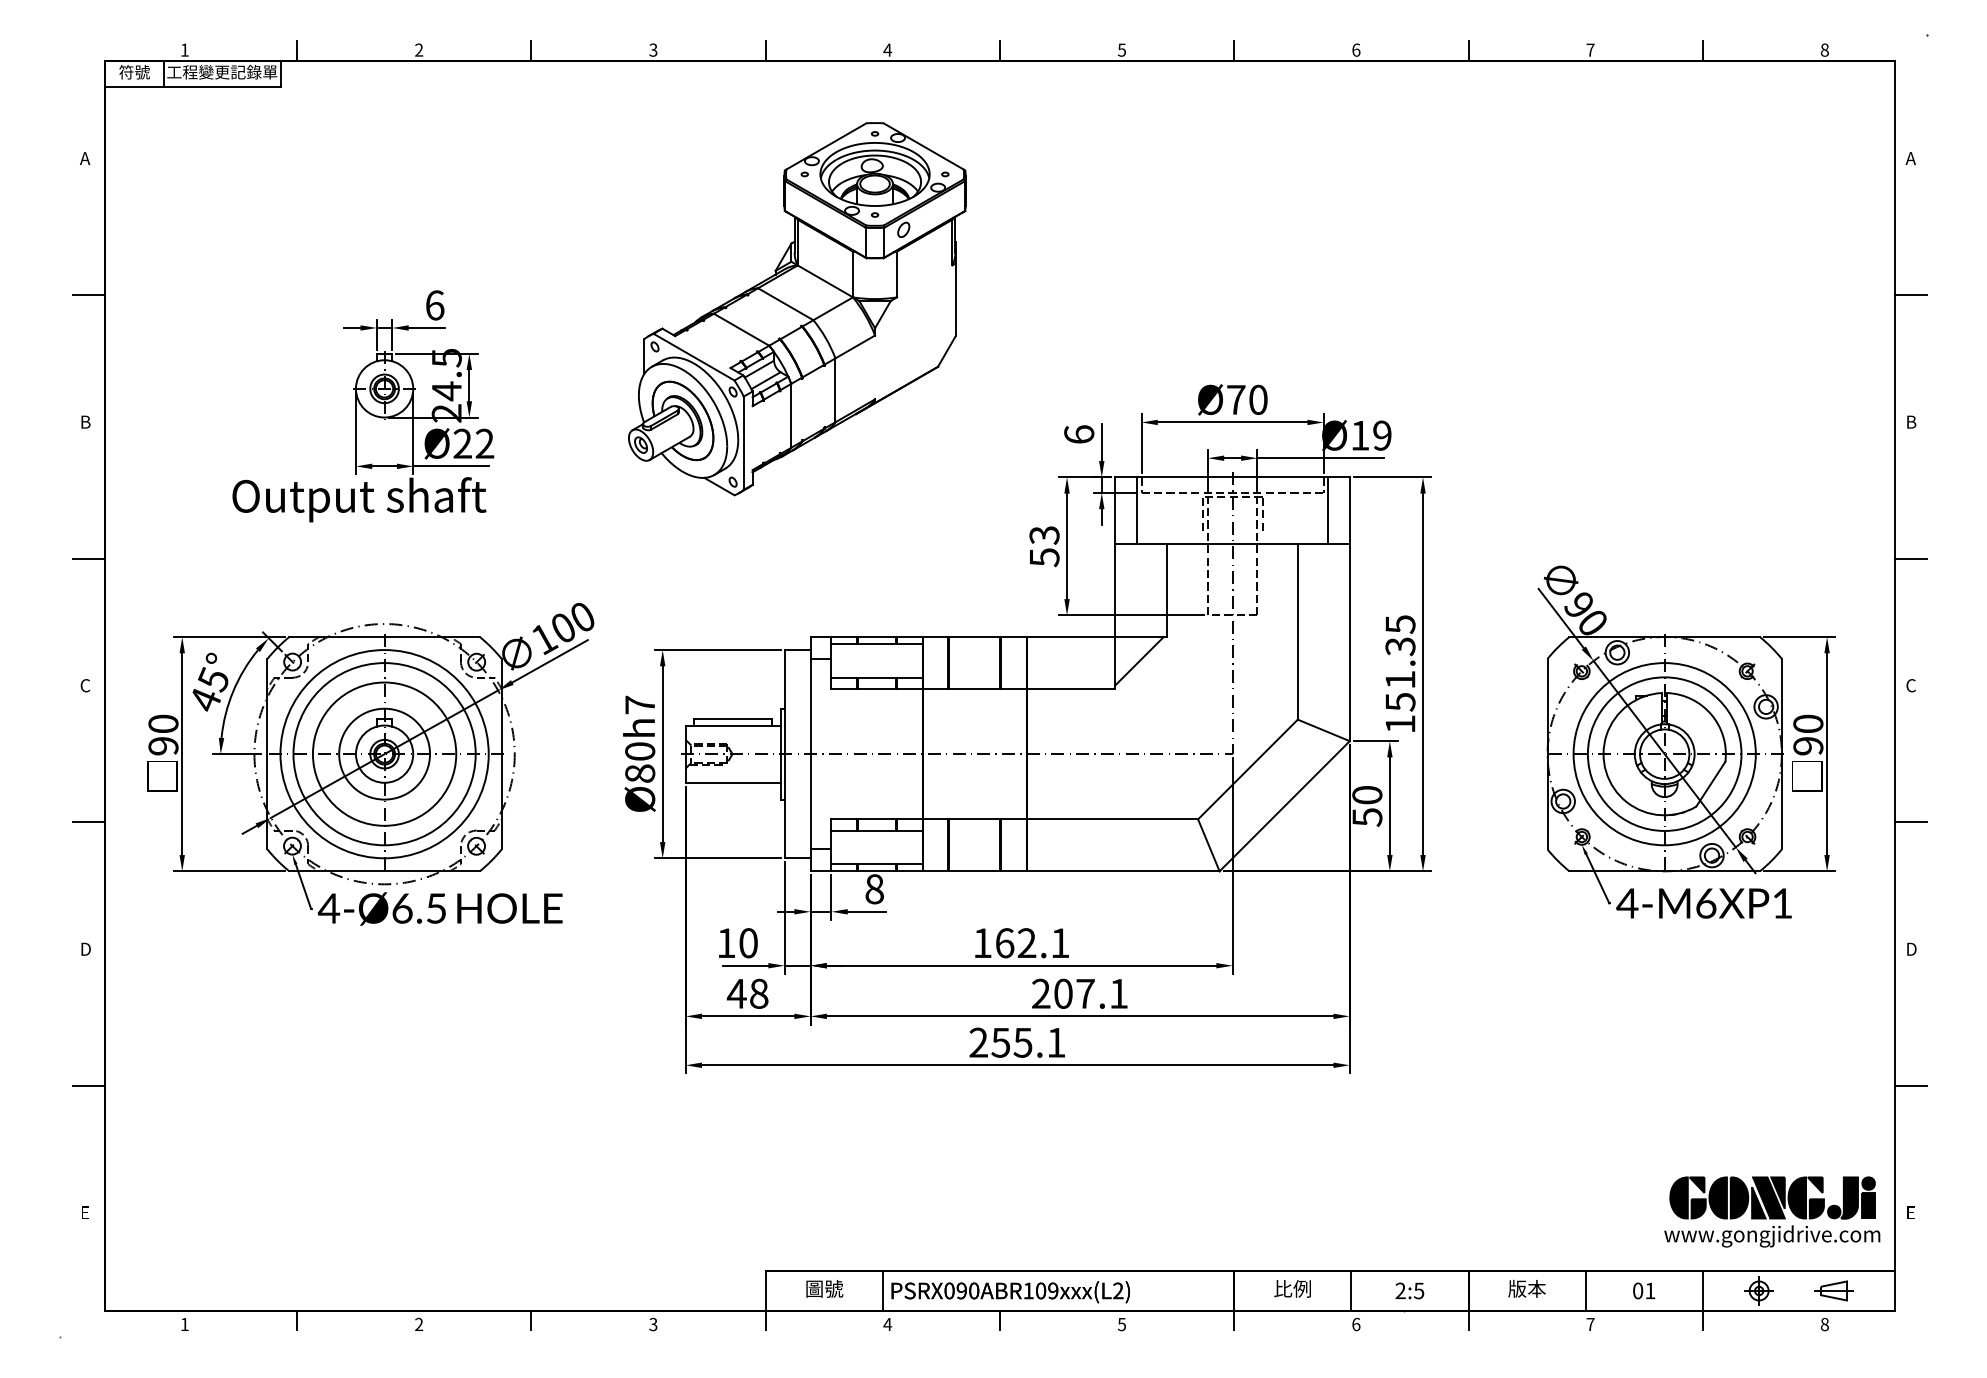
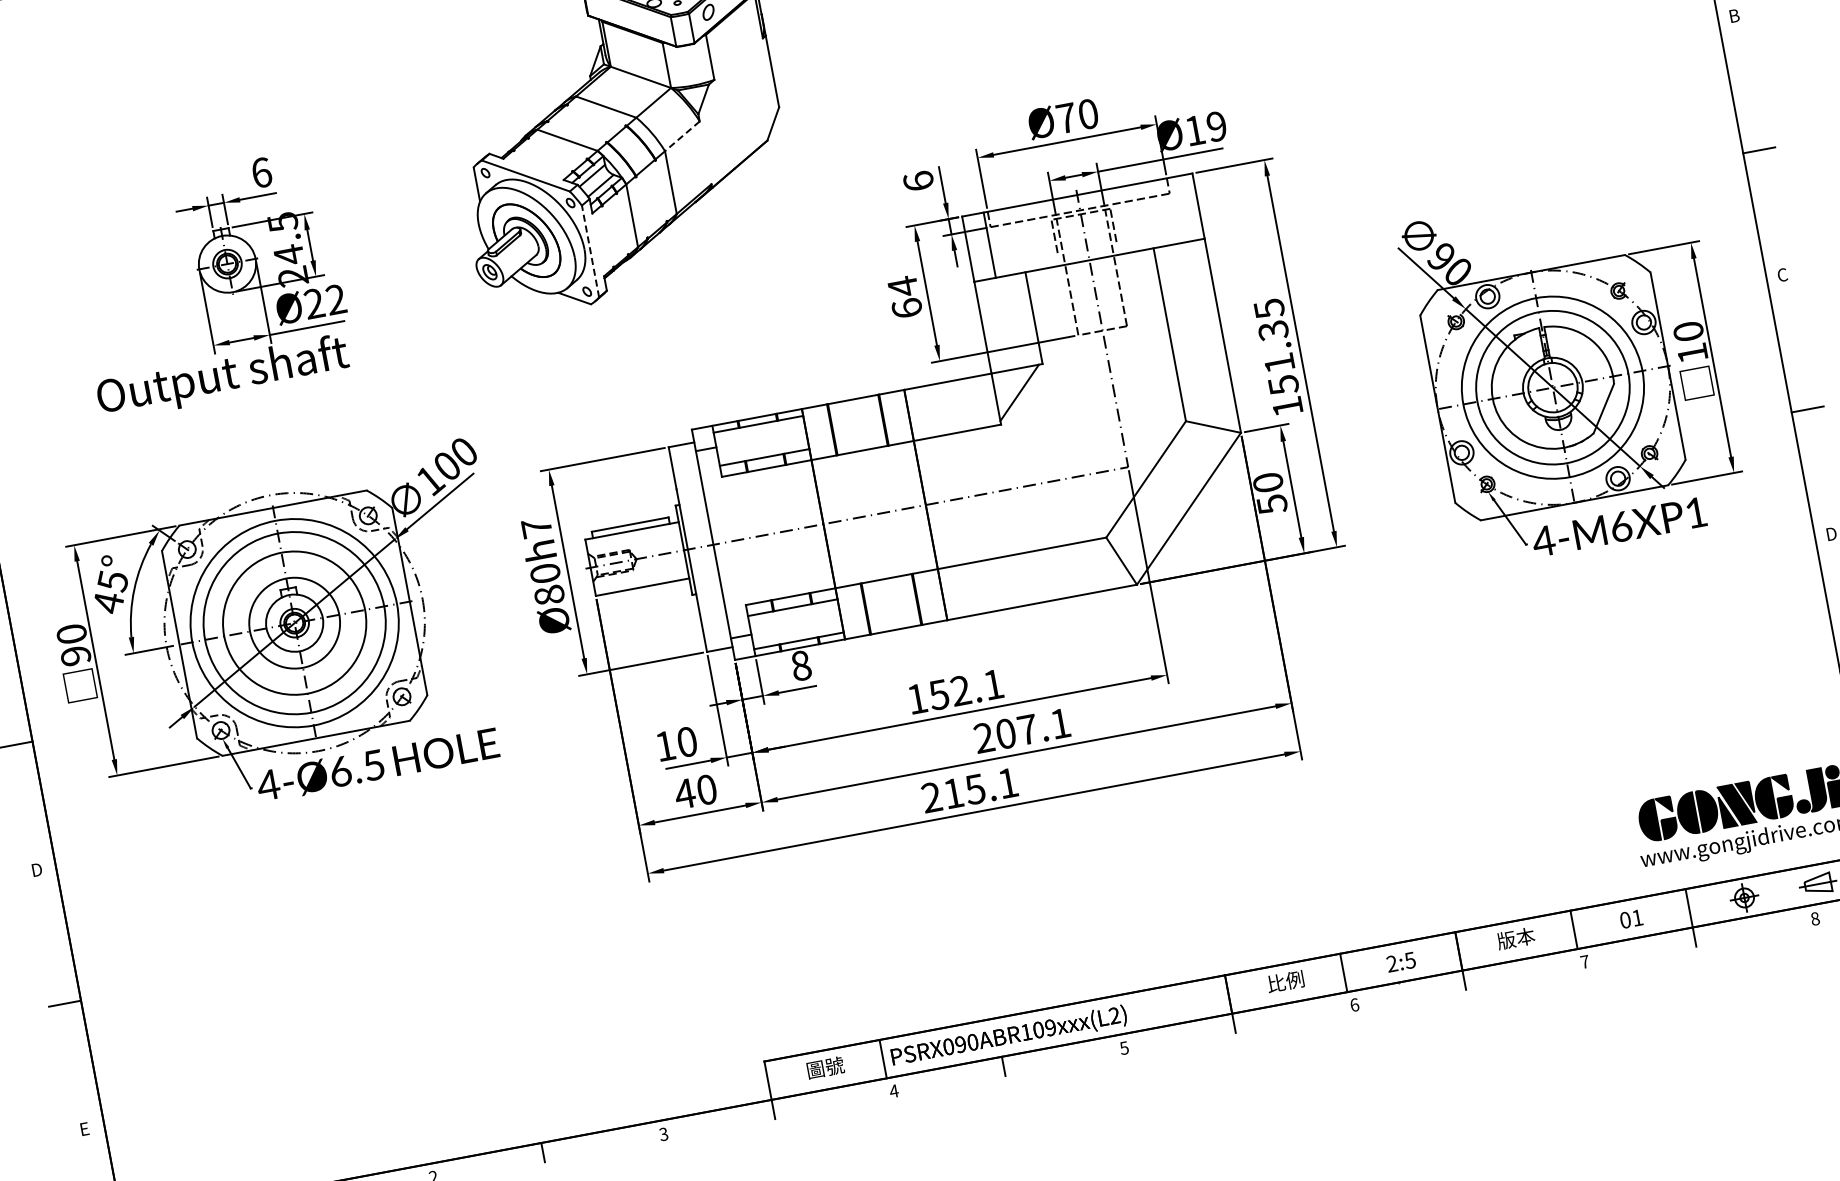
line: (855, 346) -> (682, 135), solid -> dashed
line: (743, 443) -> (590, 251), solid -> dashed
line: (1327, 510) -> (1176, 210), removed
text: (1044, 546) -> (905, 297), 53 -> 64
text: (1808, 746) -> (1692, 353), 90 -> 10
text: (1004, 943) -> (938, 695), 162.1 -> 152.1
text: (759, 993) -> (707, 789), 48 -> 40
text: (1000, 1042) -> (953, 793), 255.1 -> 215.1

